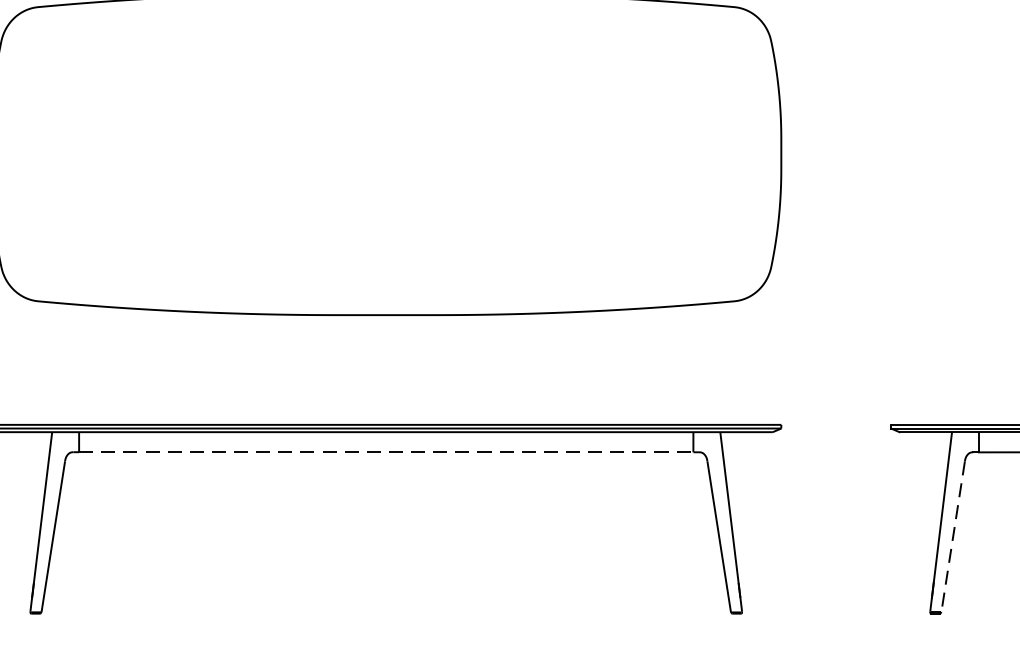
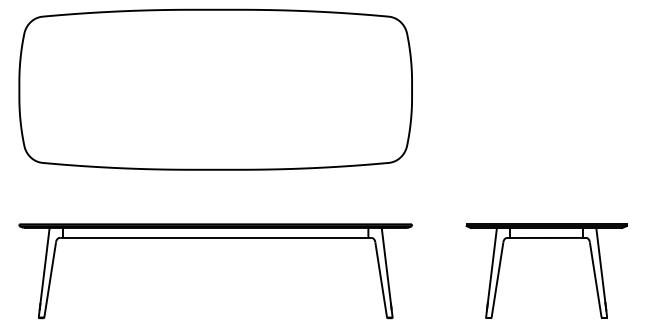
line: (385, 451) -> (215, 237), dashed -> solid
line: (953, 535) -> (497, 279), dashed -> solid

